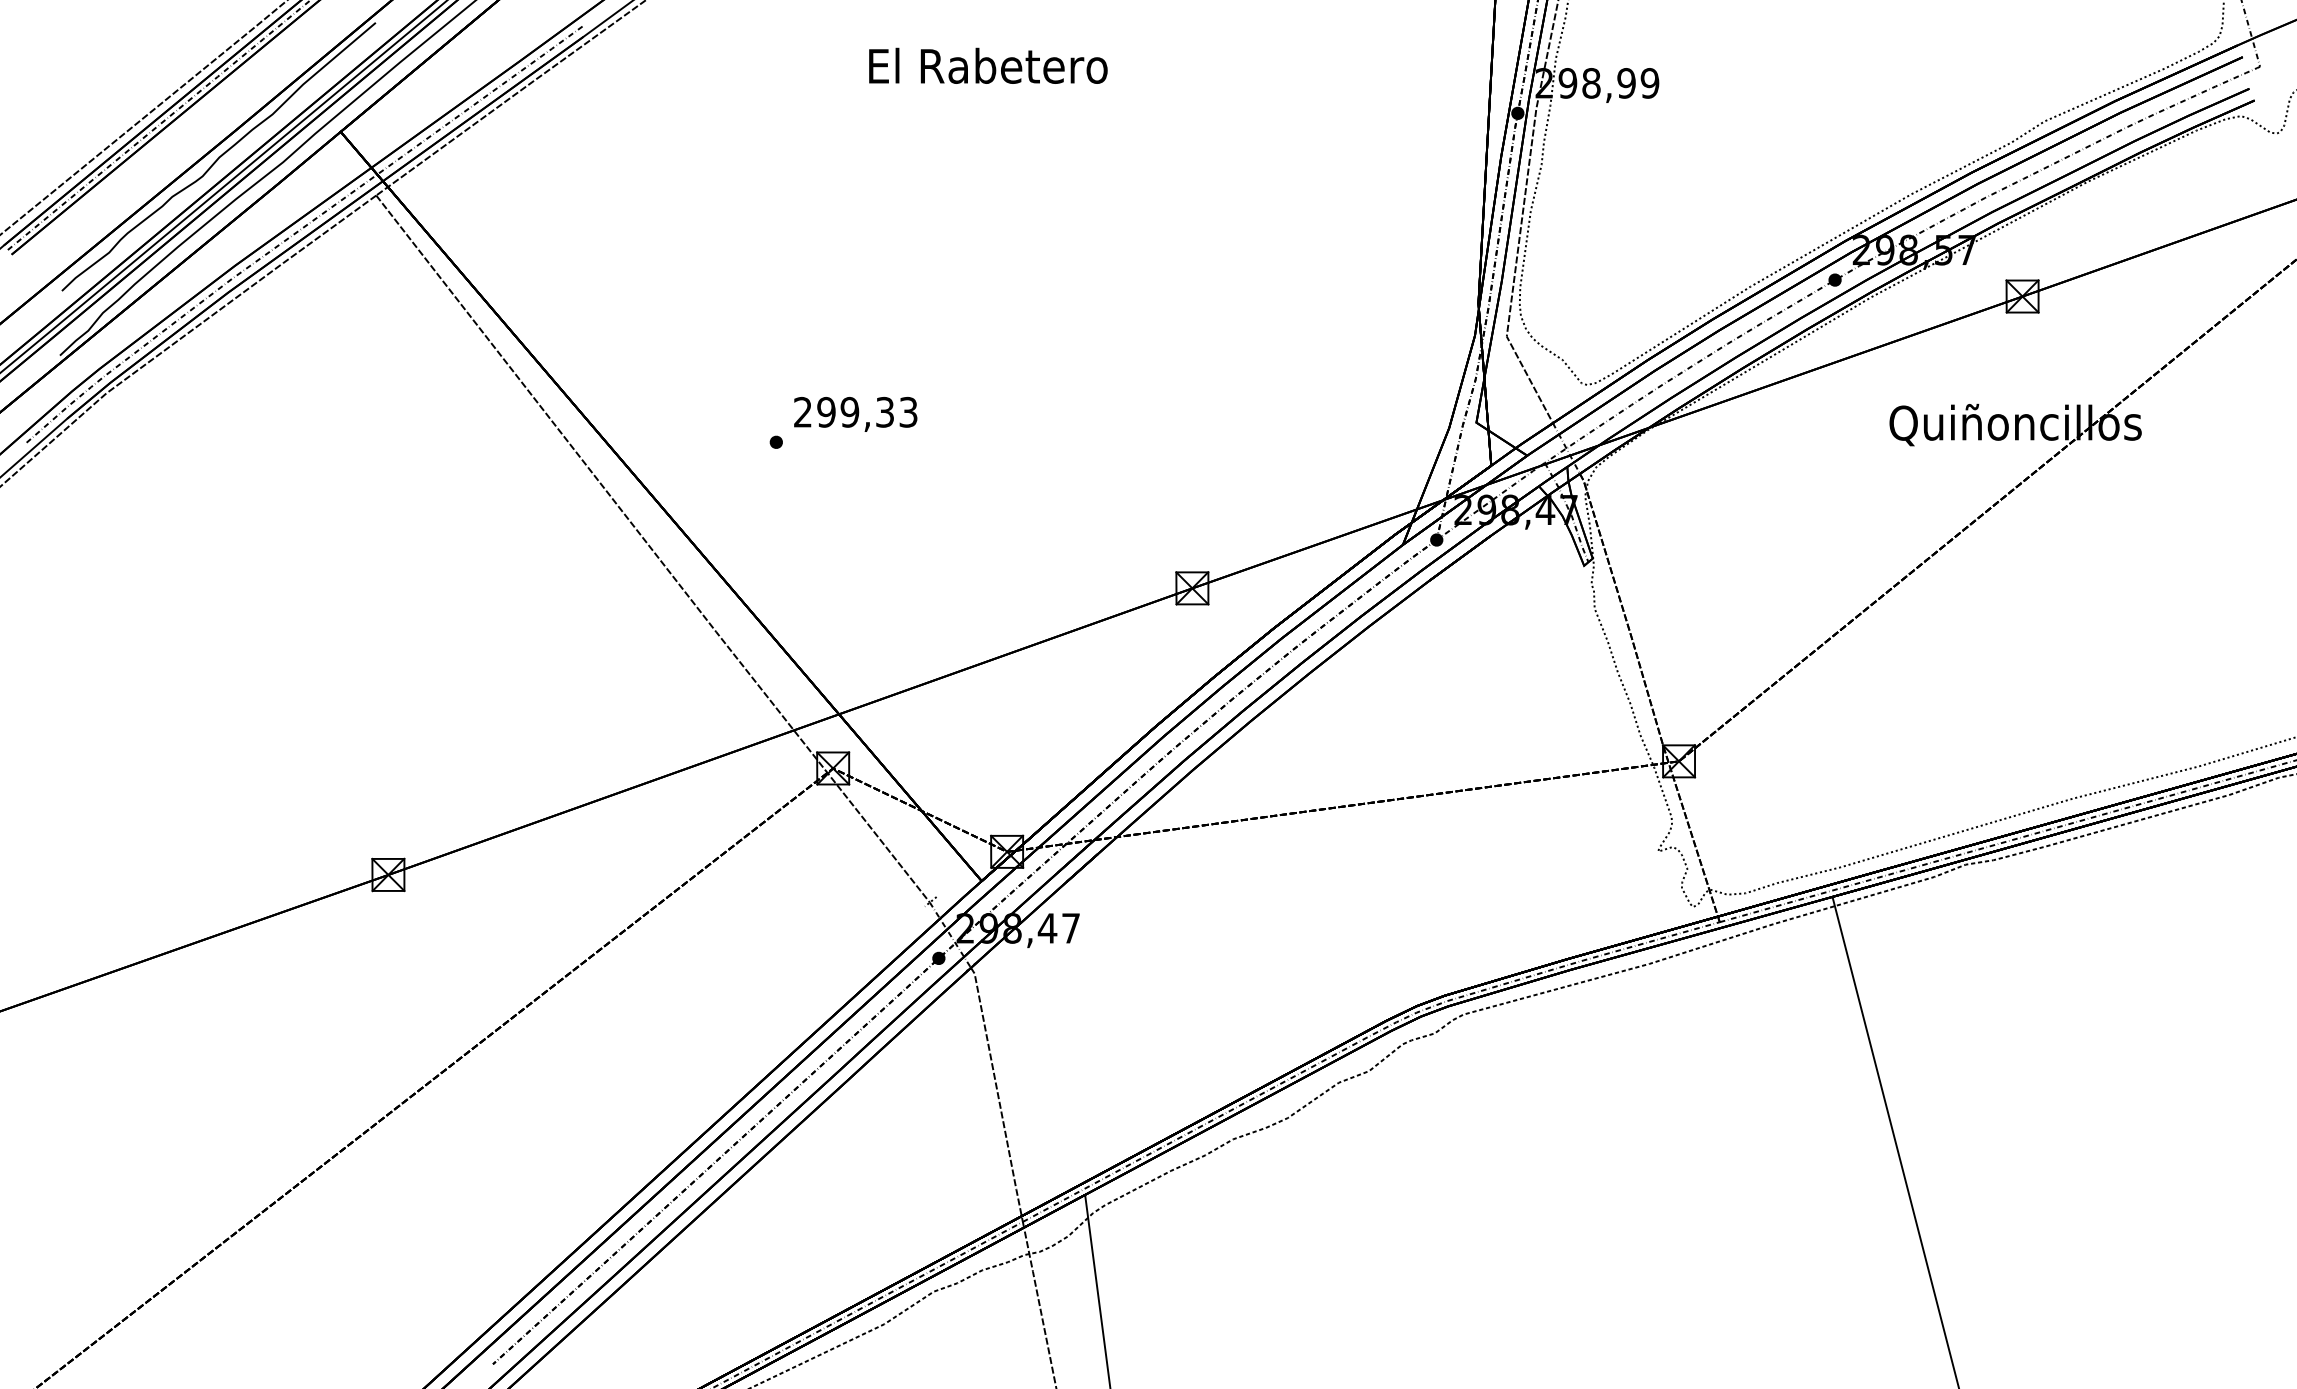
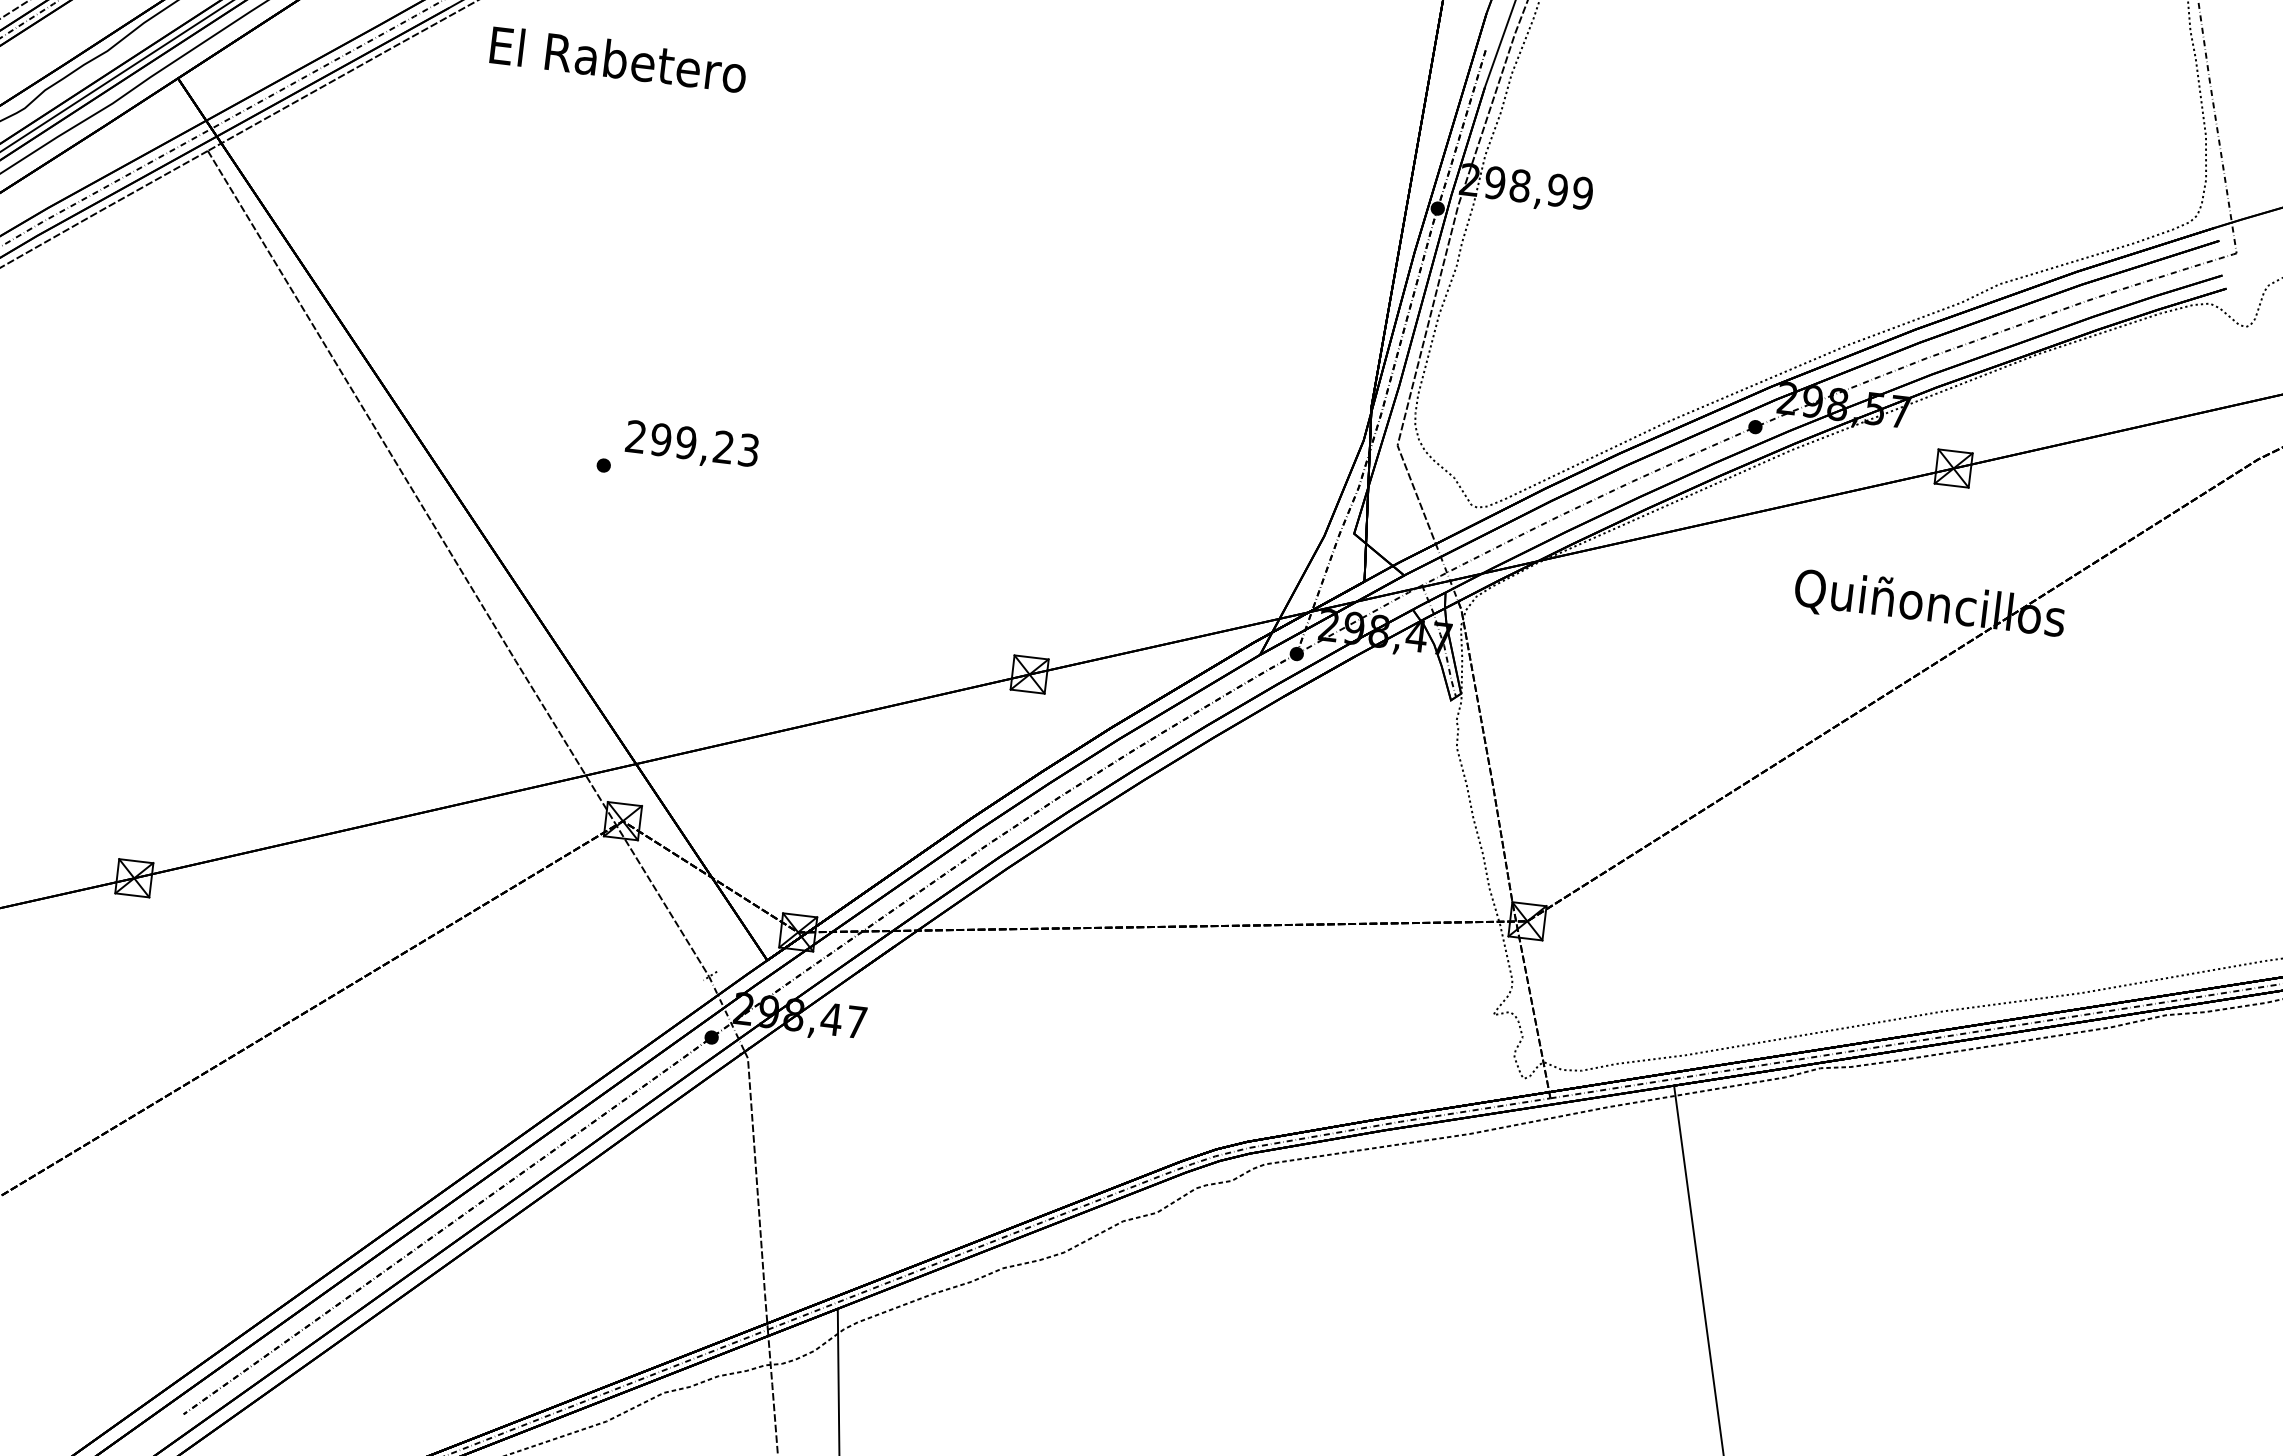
text: (988, 65) -> (618, 59), moved
text: (884, 412) -> (723, 447), 299,33 -> 299,23

